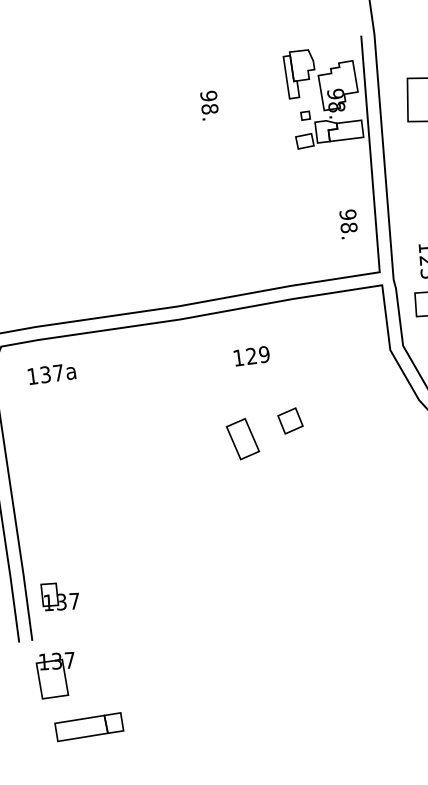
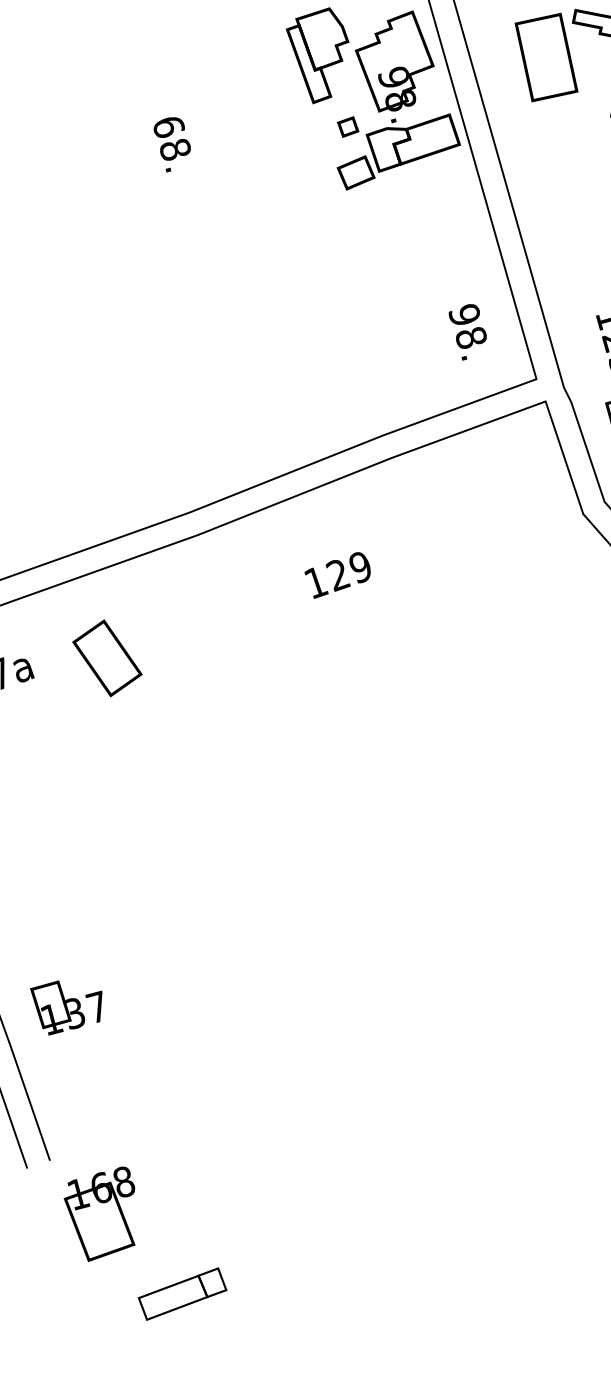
text: (208, 95) -> (167, 125), 98. -> 68.
text: (348, 224) -> (469, 332), moved
part: (290, 420) -> (430, 675), removed
part: (242, 438) -> (106, 657), moved
text: (59, 596) -> (68, 1004), moved
text: (63, 660) -> (112, 1184), 137 -> 168
part: (89, 727) -> (182, 1294), size x0.7

